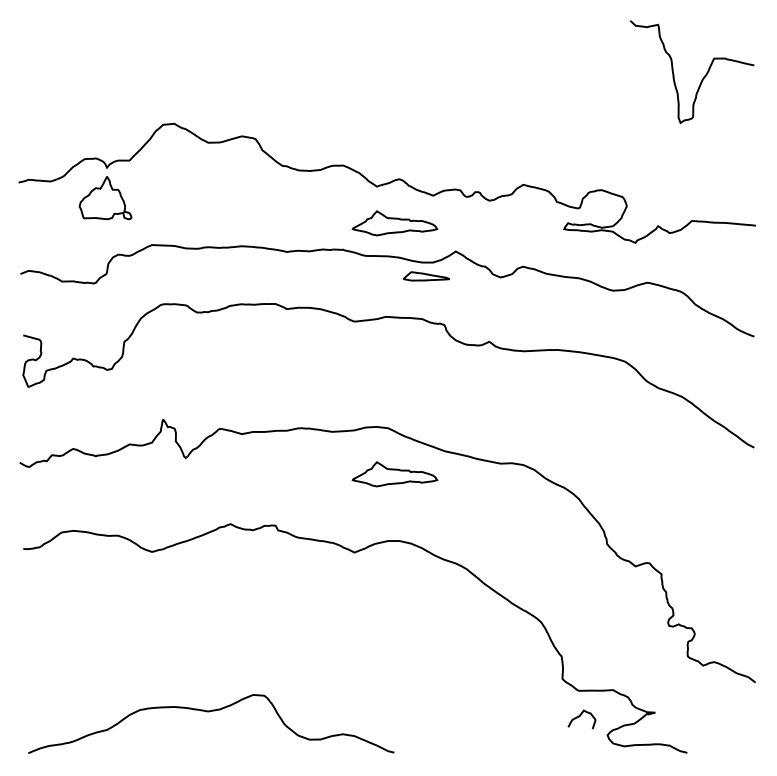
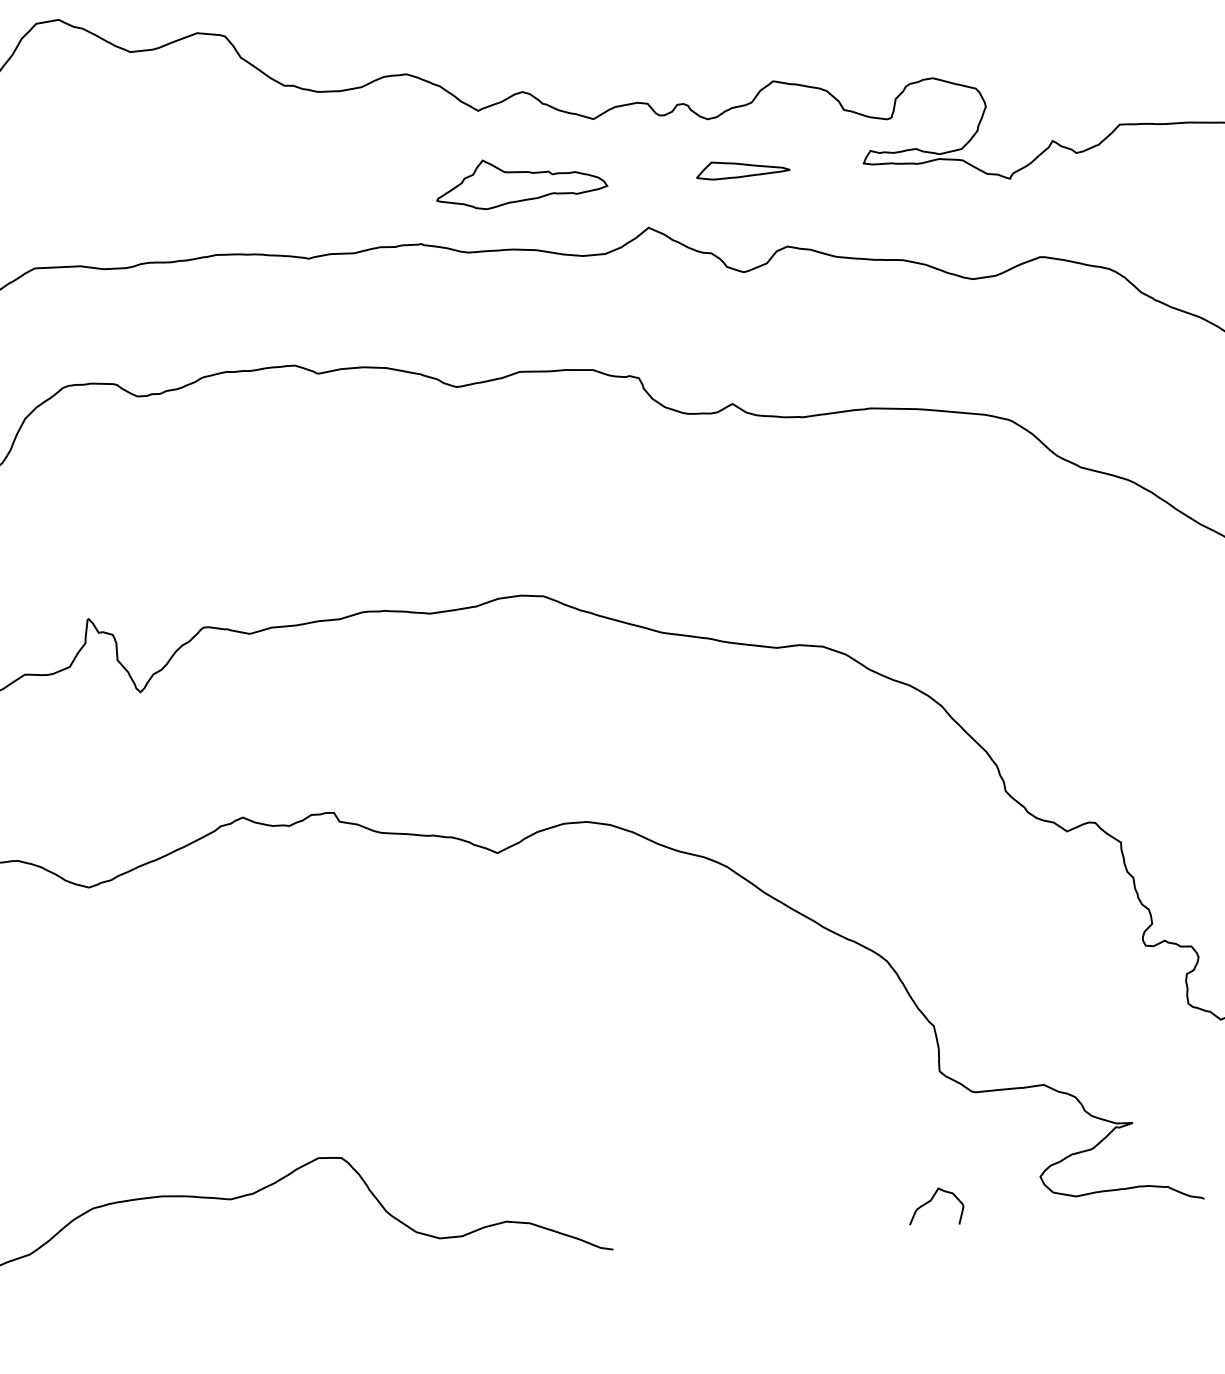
part: (426, 276) -> (742, 168), moved
part: (394, 474) -> (564, 688), removed
curve: (579, 717) -> (930, 1203), moved

